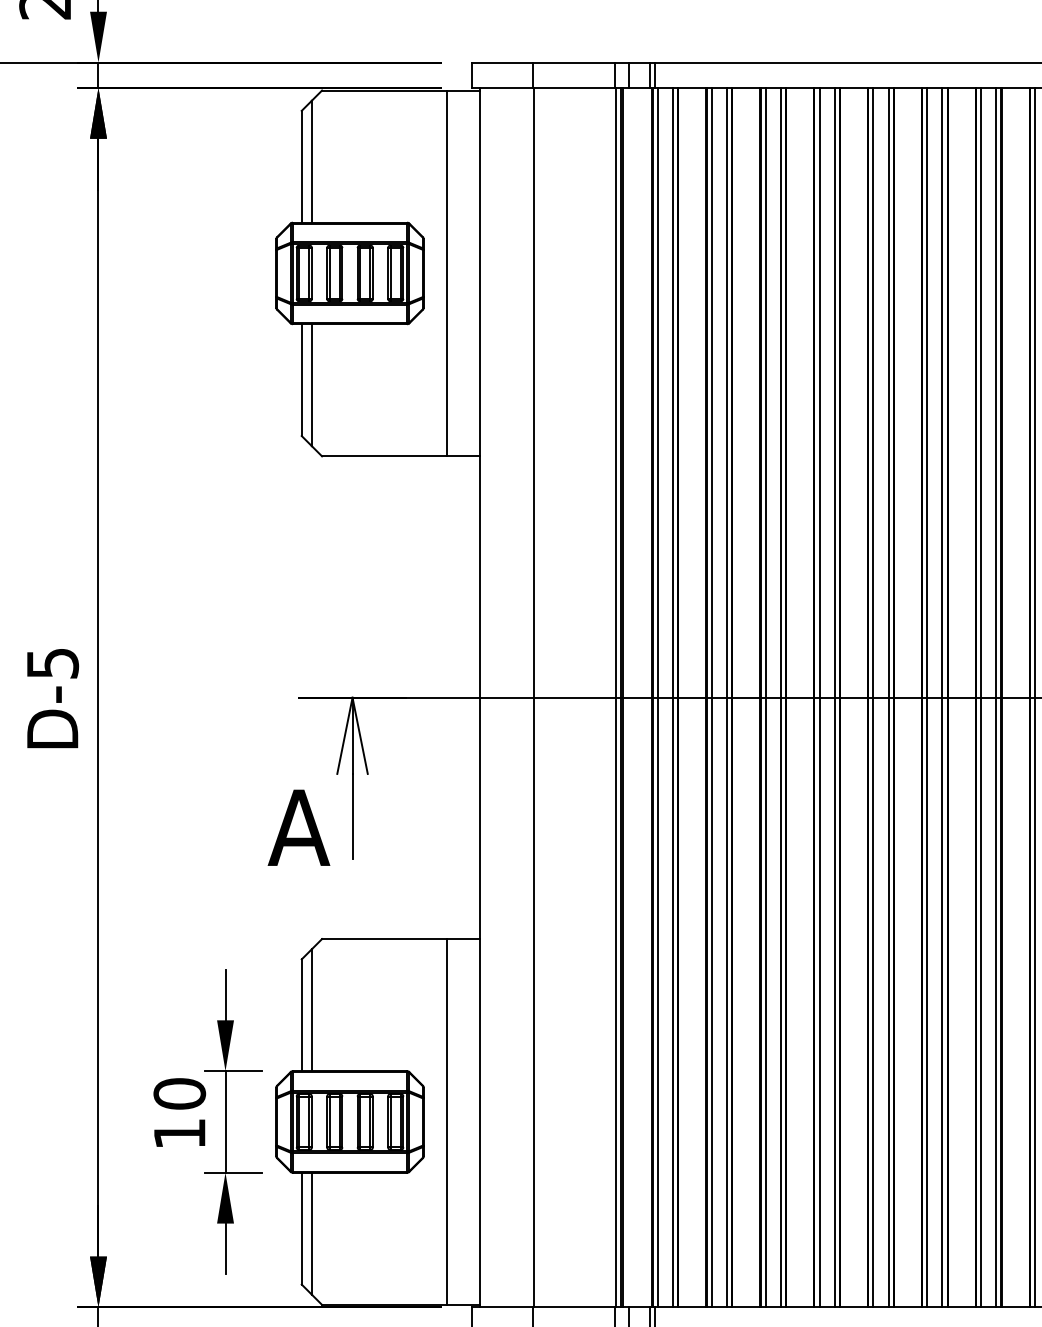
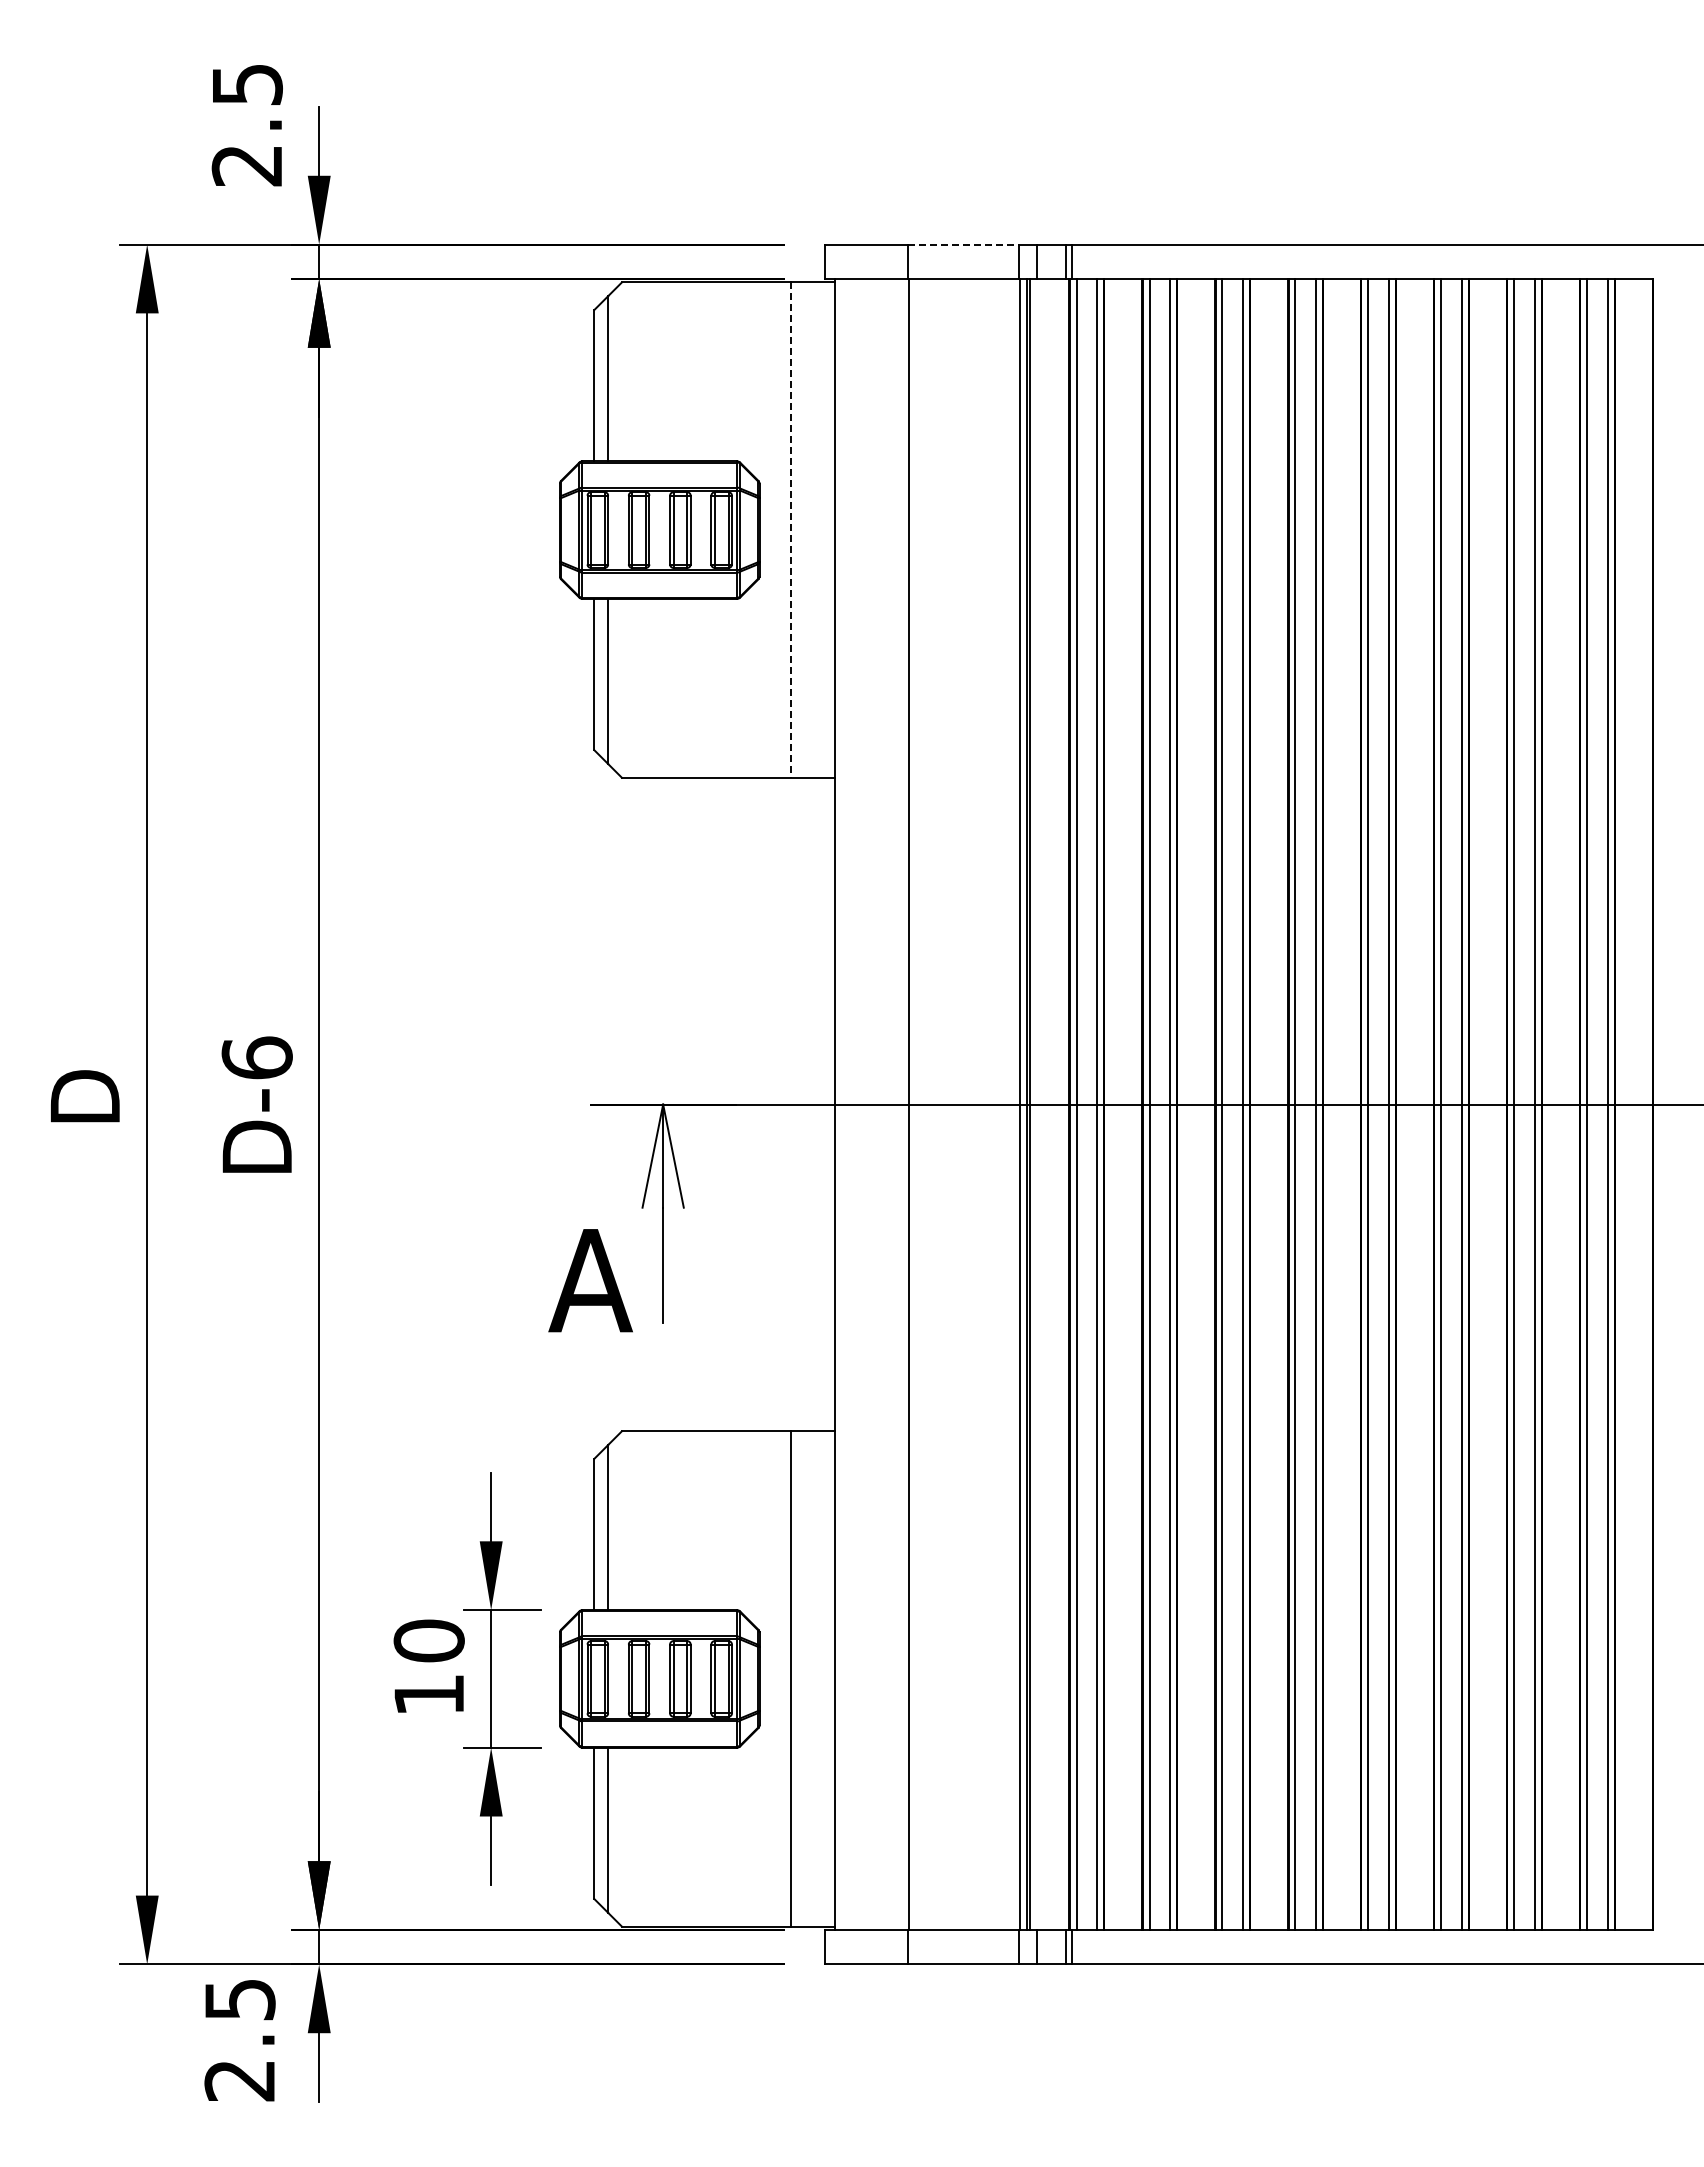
line: (574, 62) -> (963, 244), solid -> dashed
line: (447, 273) -> (791, 530), solid -> dashed
text: (52, 662) -> (256, 1057), D-5 -> D-6

